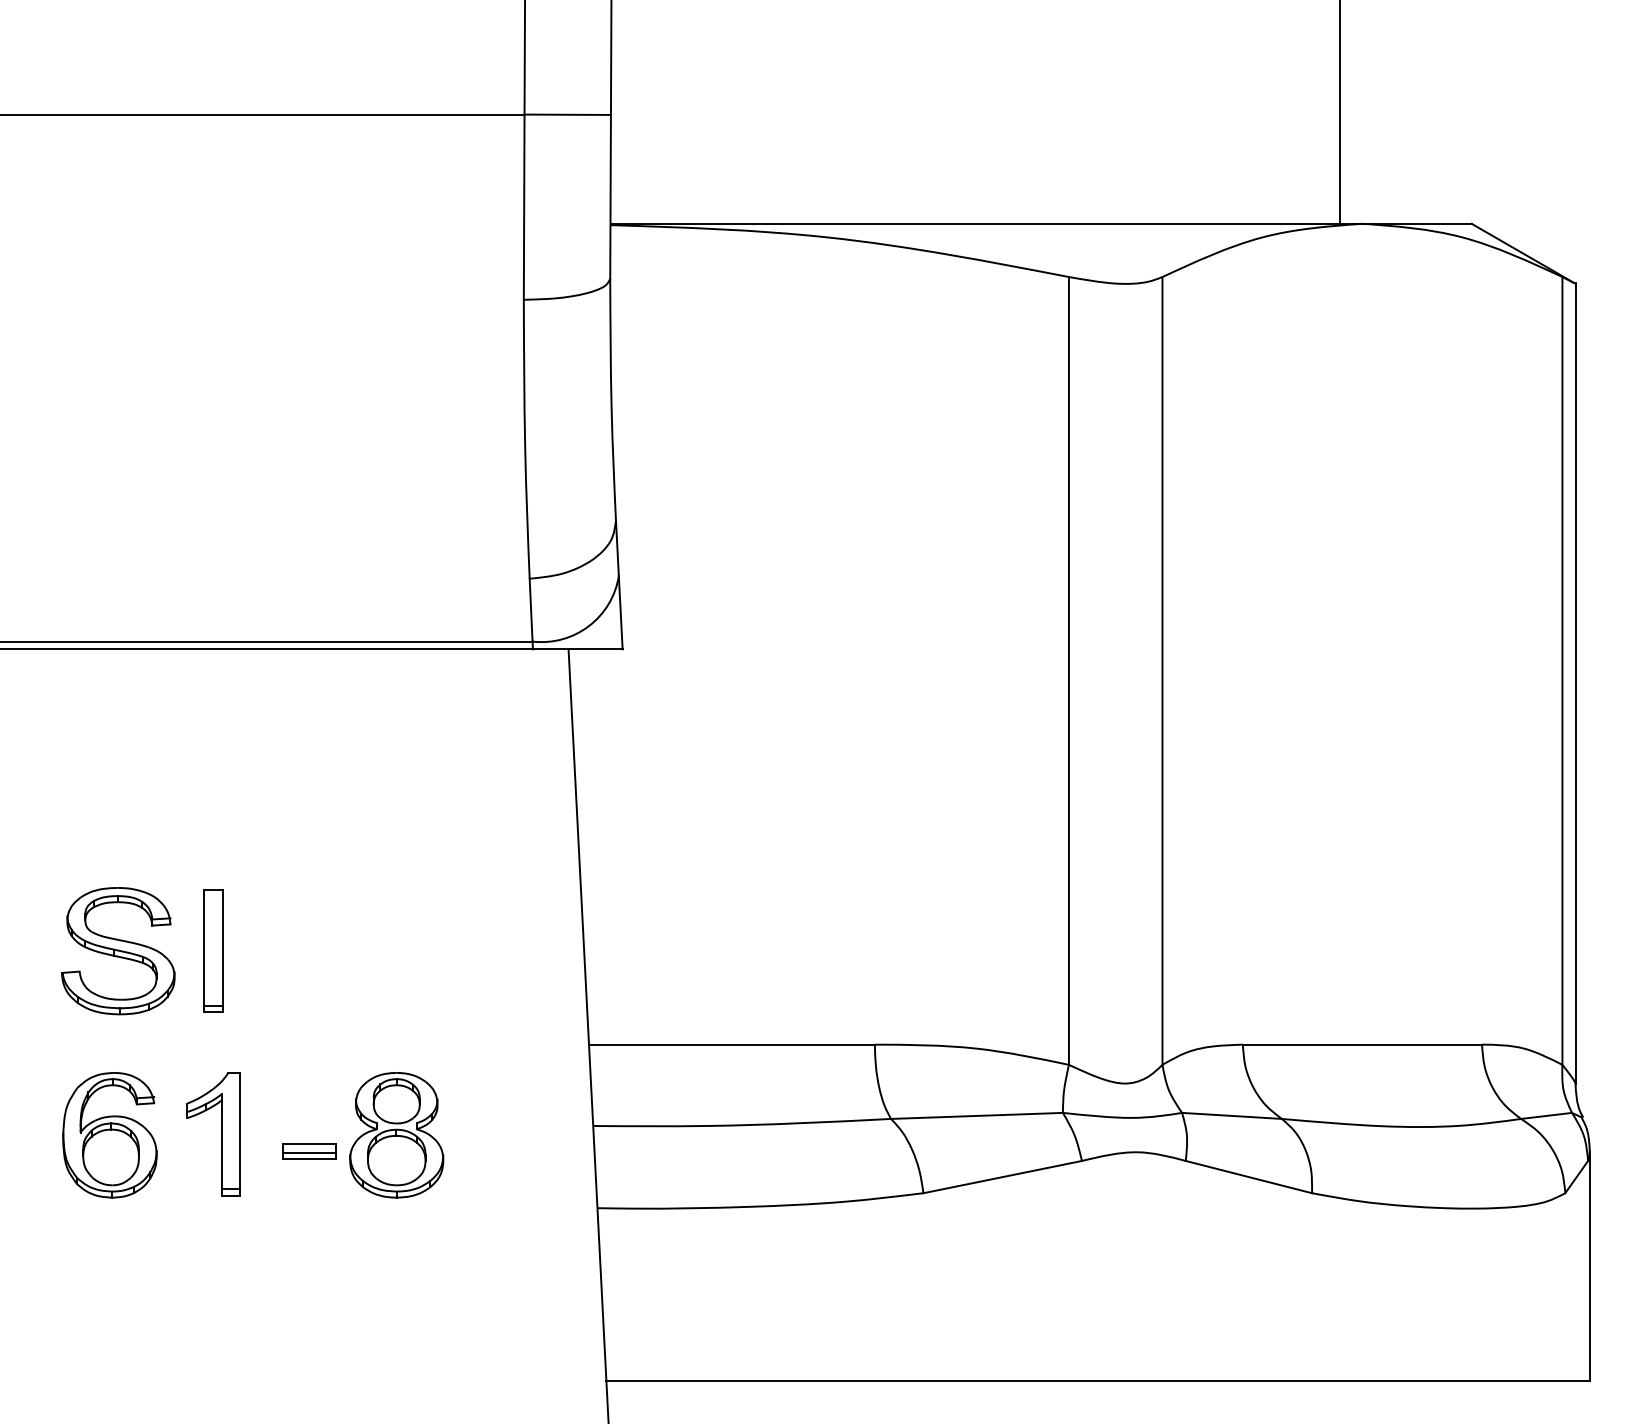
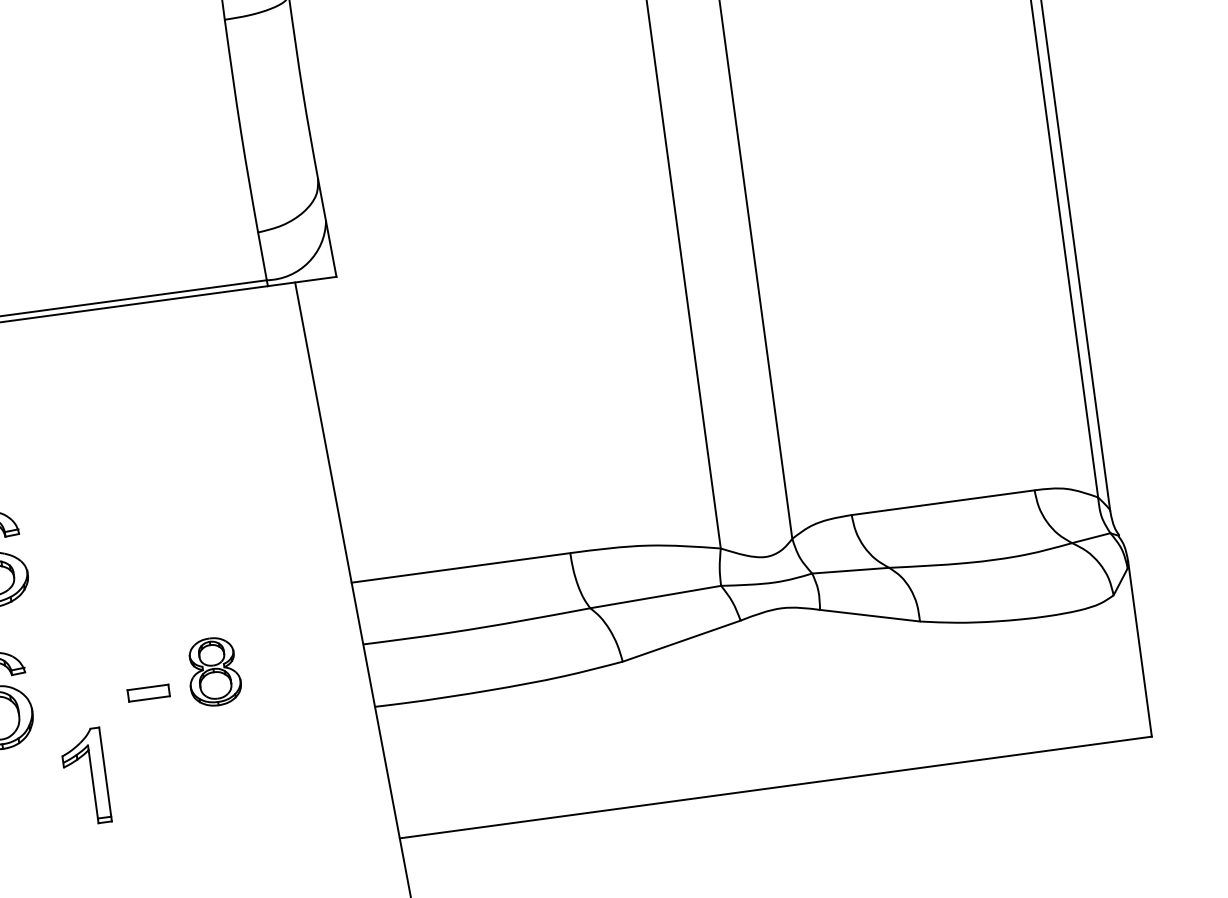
part: (213, 950) -> (54, 549), removed
part: (221, 1134) -> (91, 776), moved
part: (396, 1135) -> (213, 672), size x0.7
line: (308, 1152) -> (148, 694), removed

